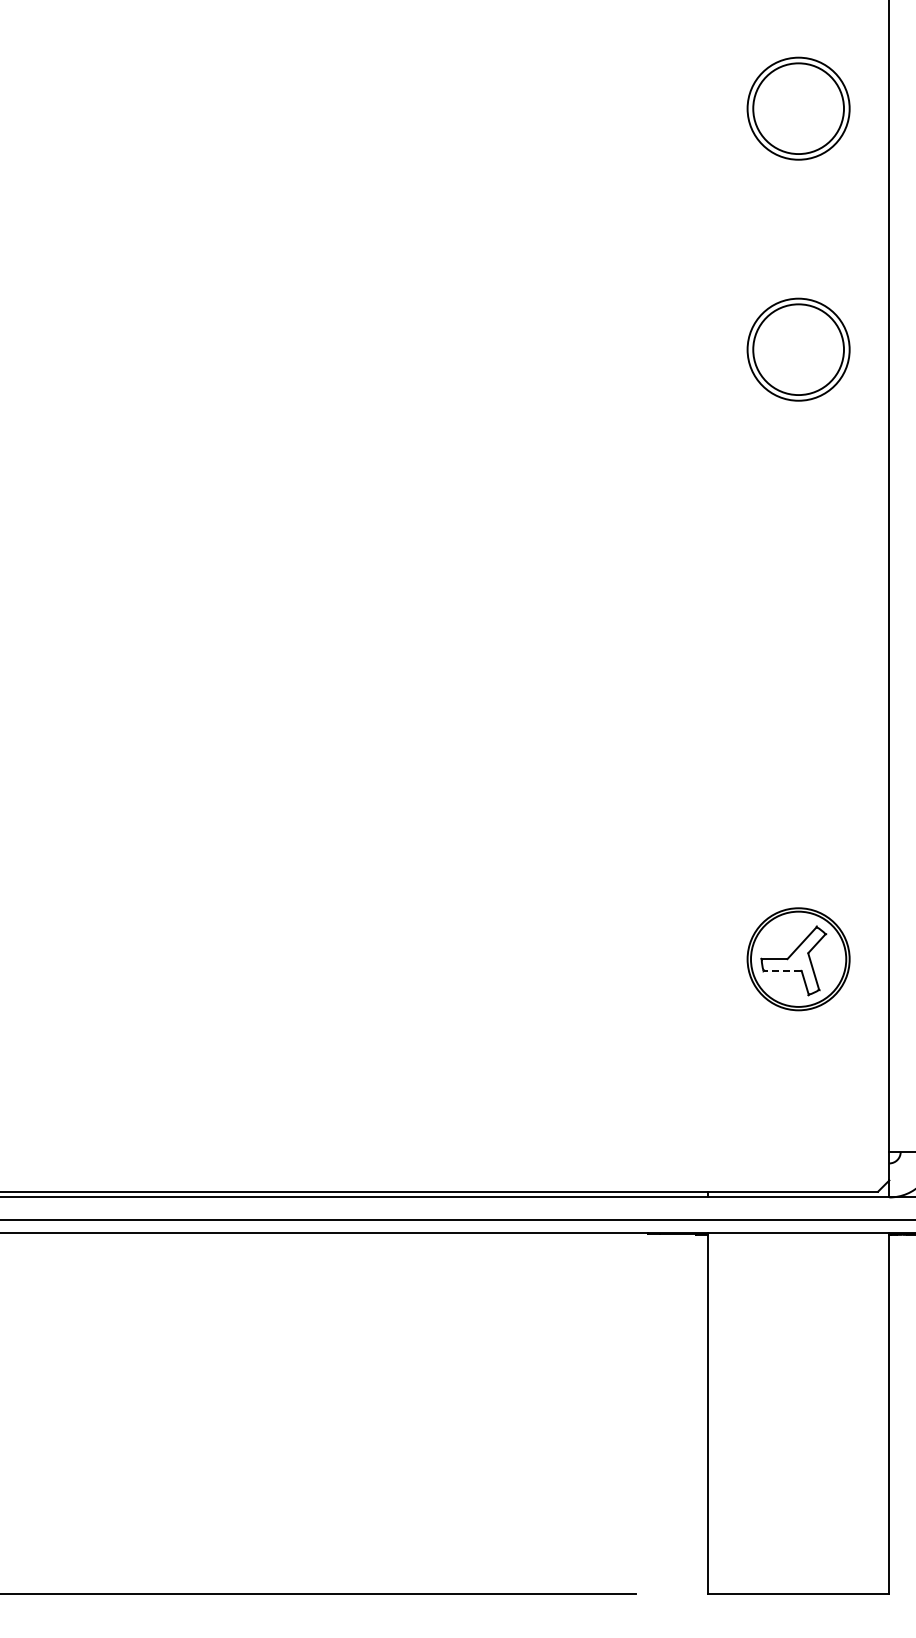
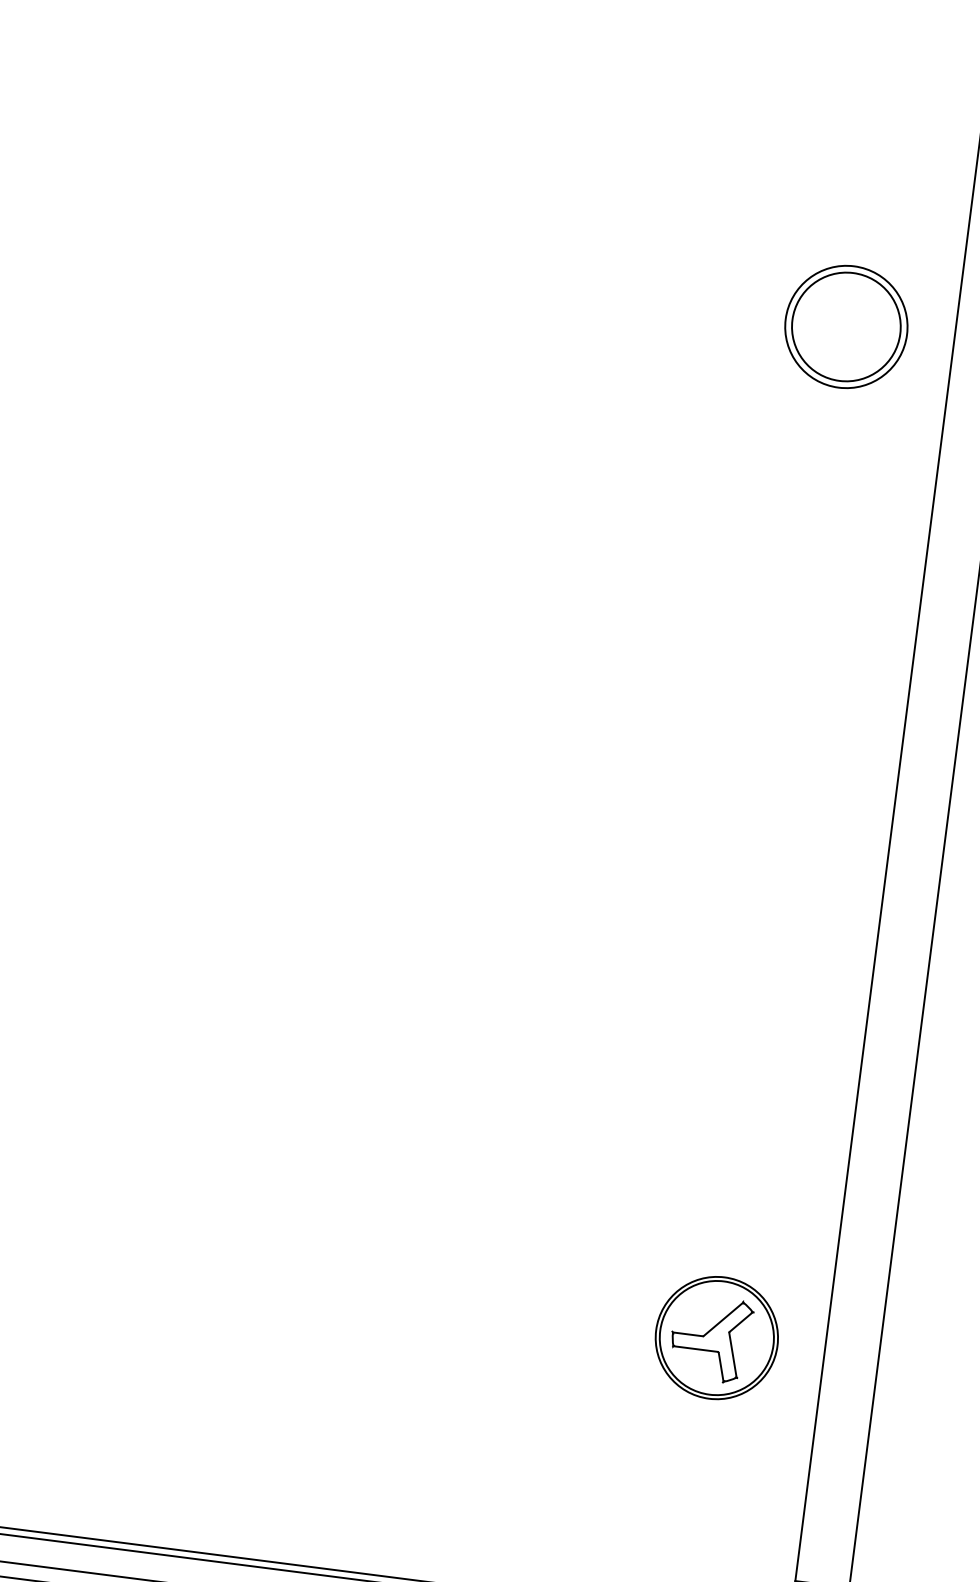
part: (798, 349) -> (809, 613), removed
line: (782, 970) -> (695, 1348), dashed -> solid

